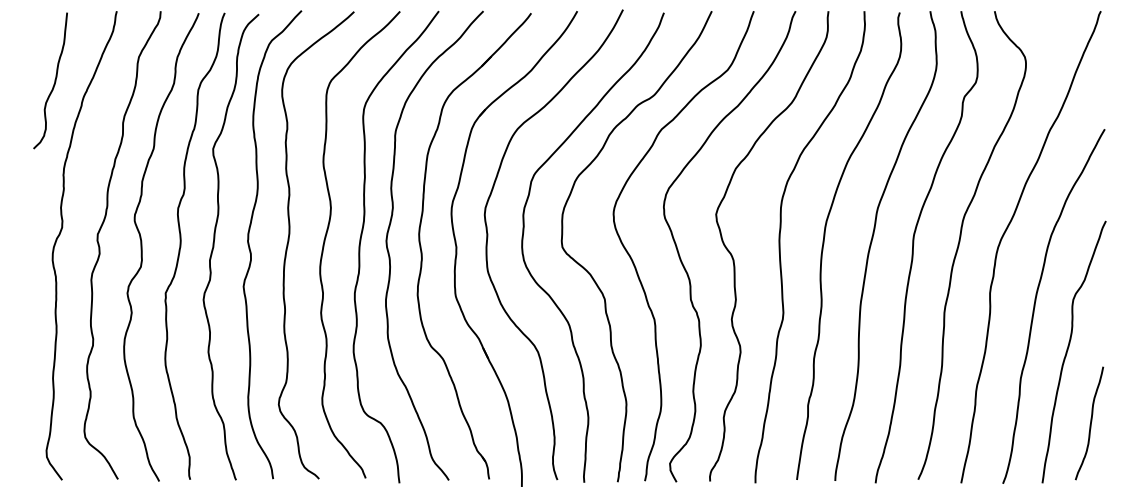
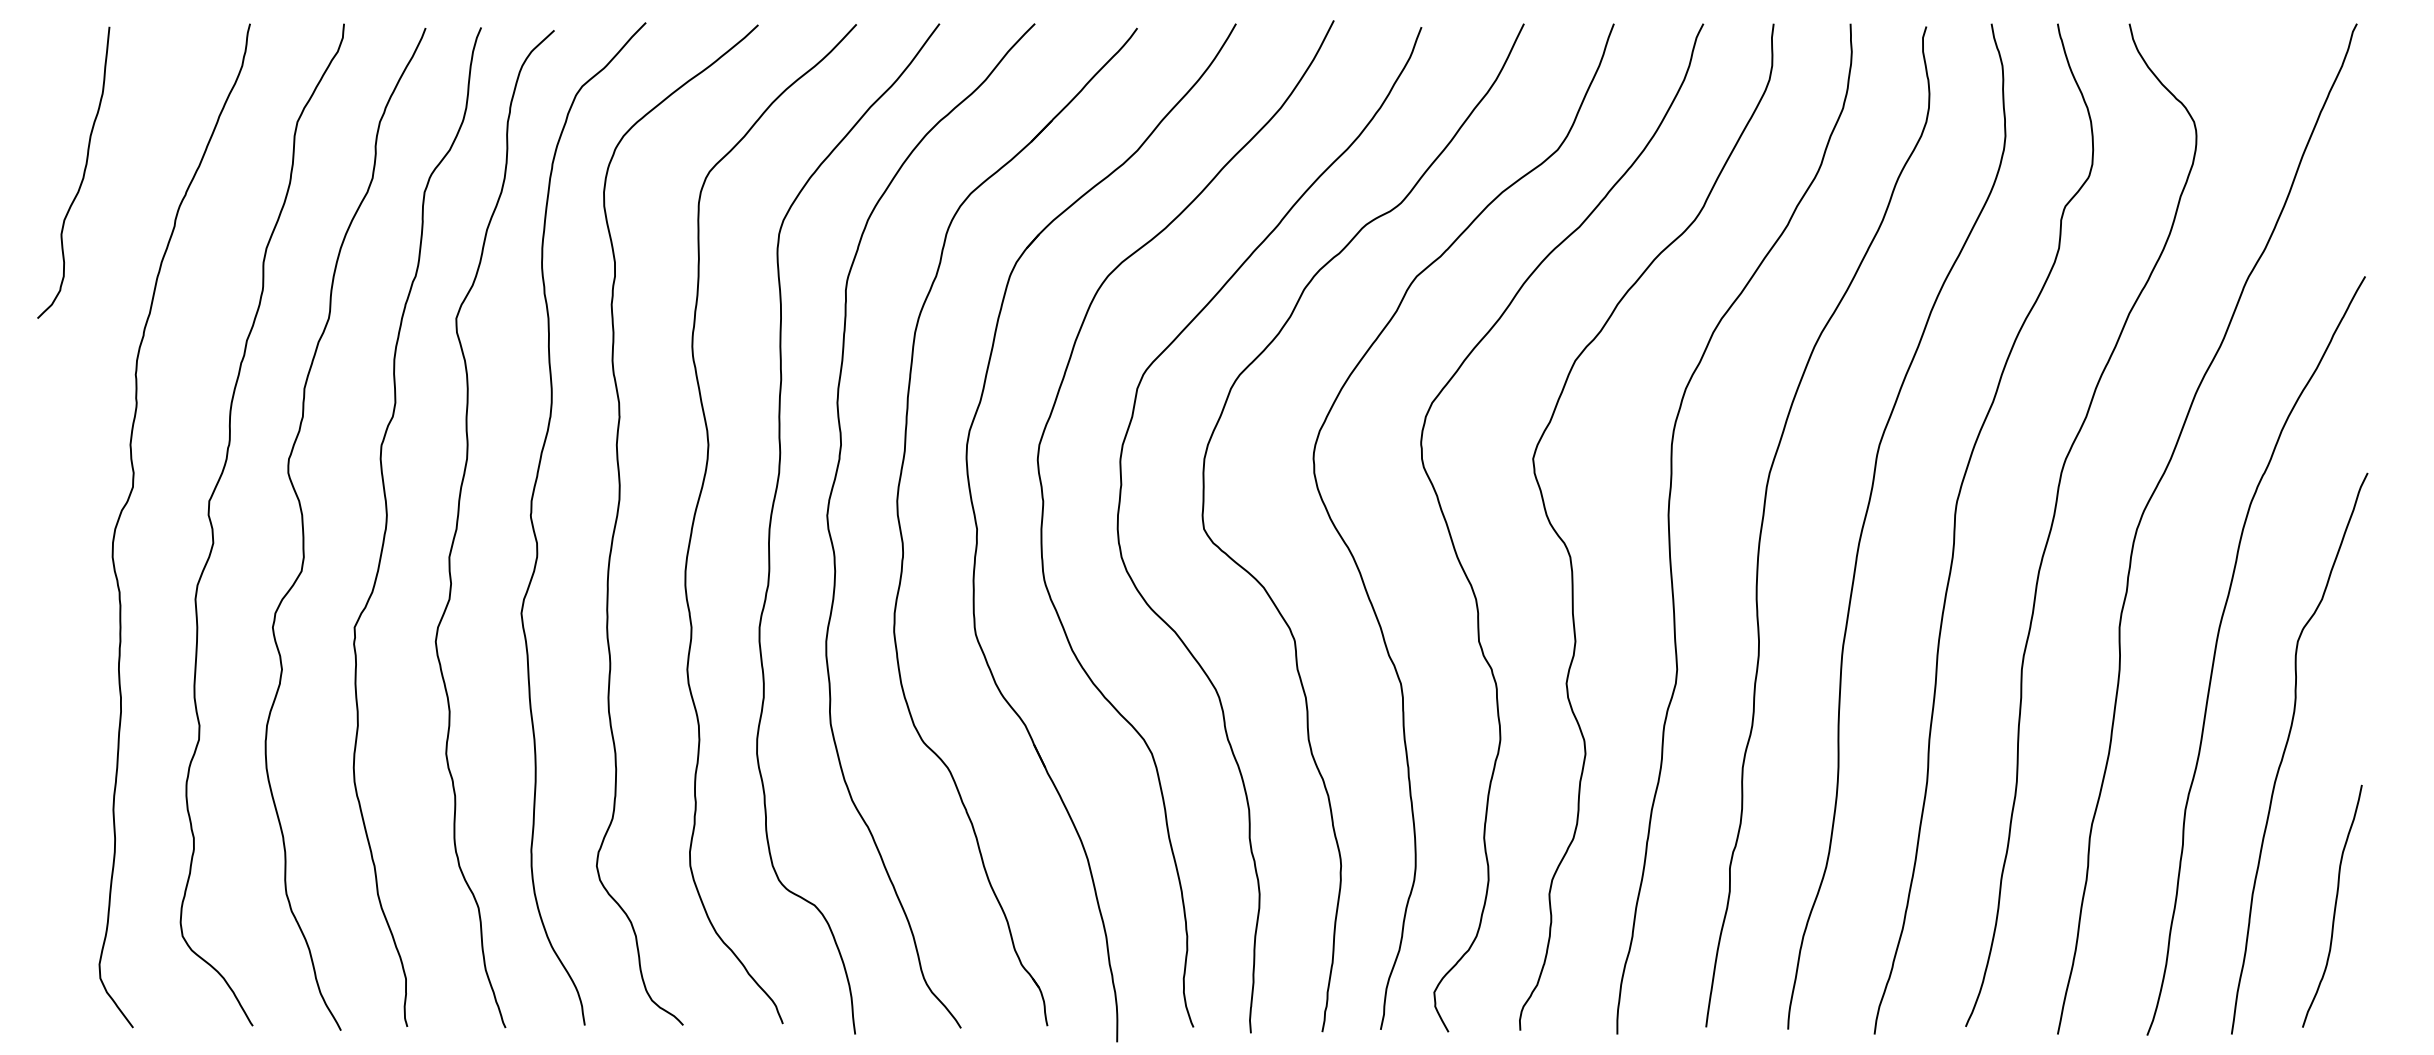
curve: (54, 80) -> (82, 172), moved

